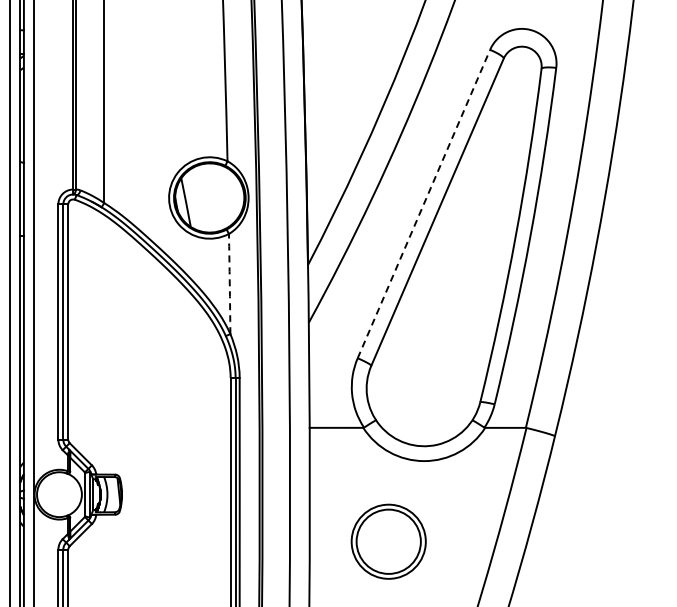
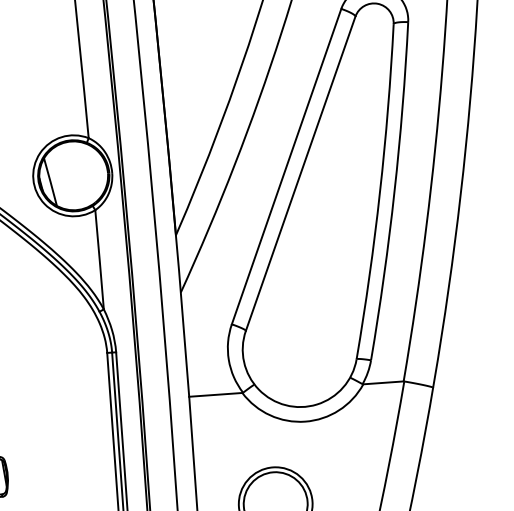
line: (423, 204) -> (286, 167), dashed -> solid
arc: (229, 284) -> (99, 260), dashed -> solid

